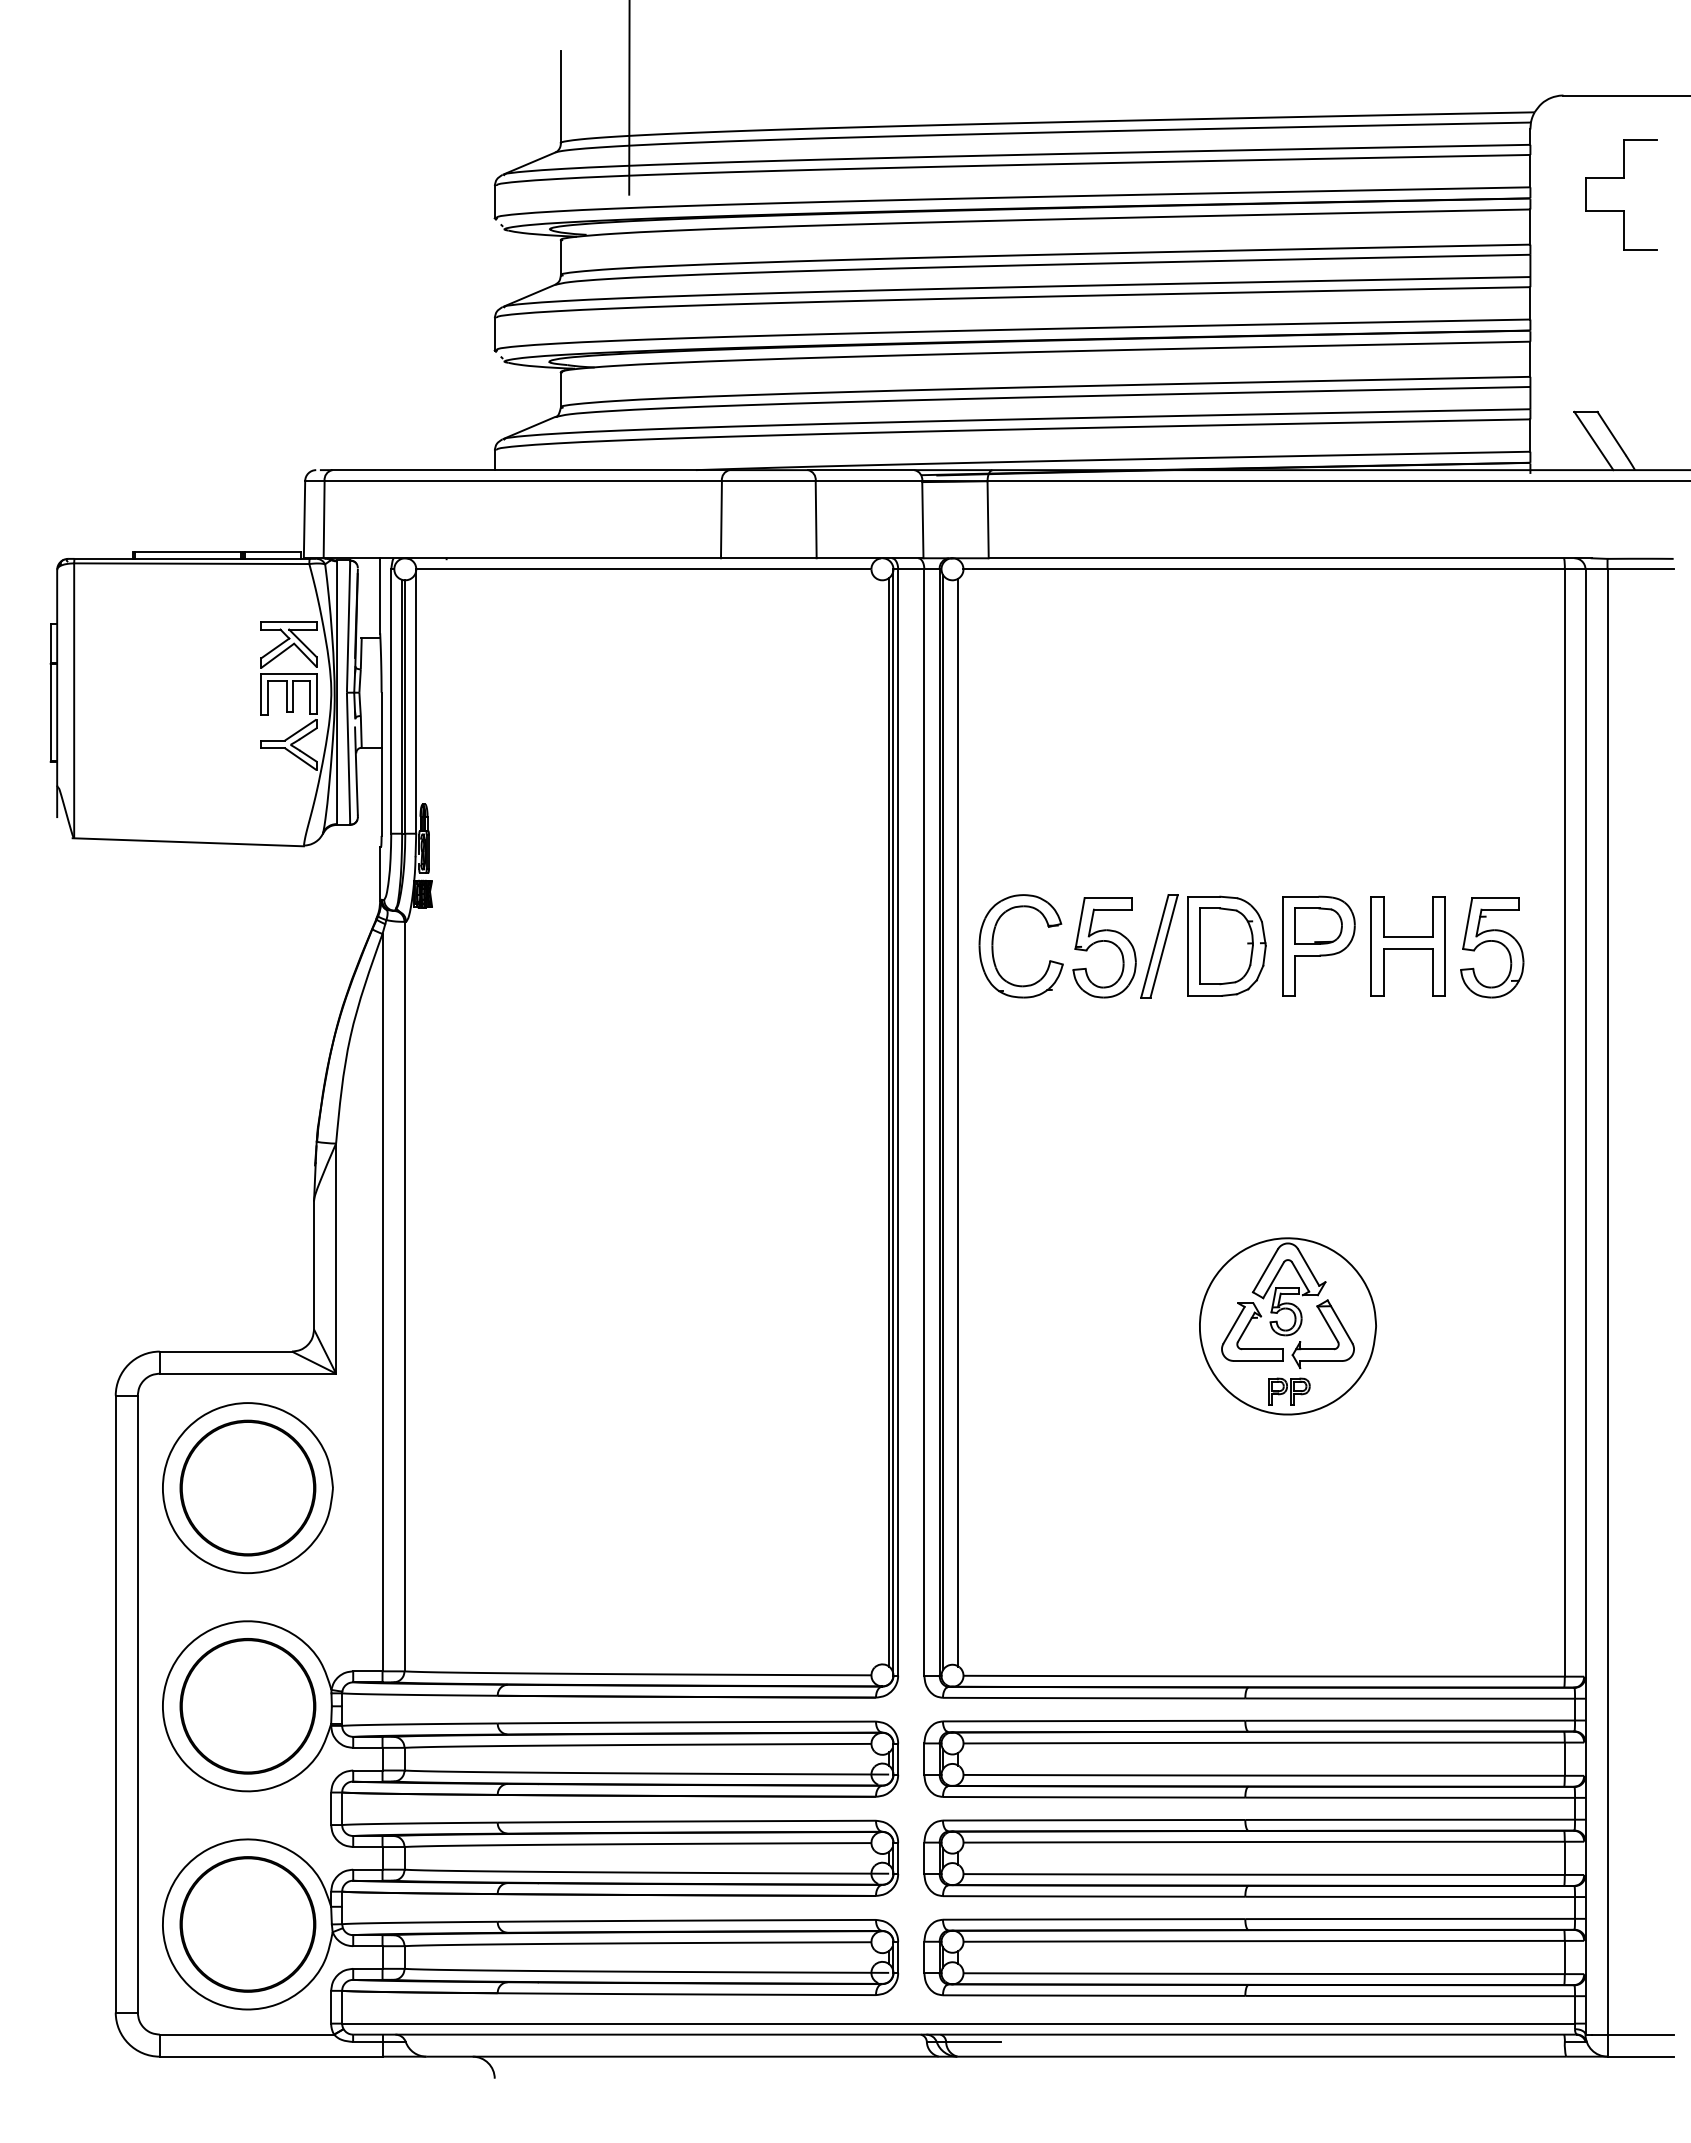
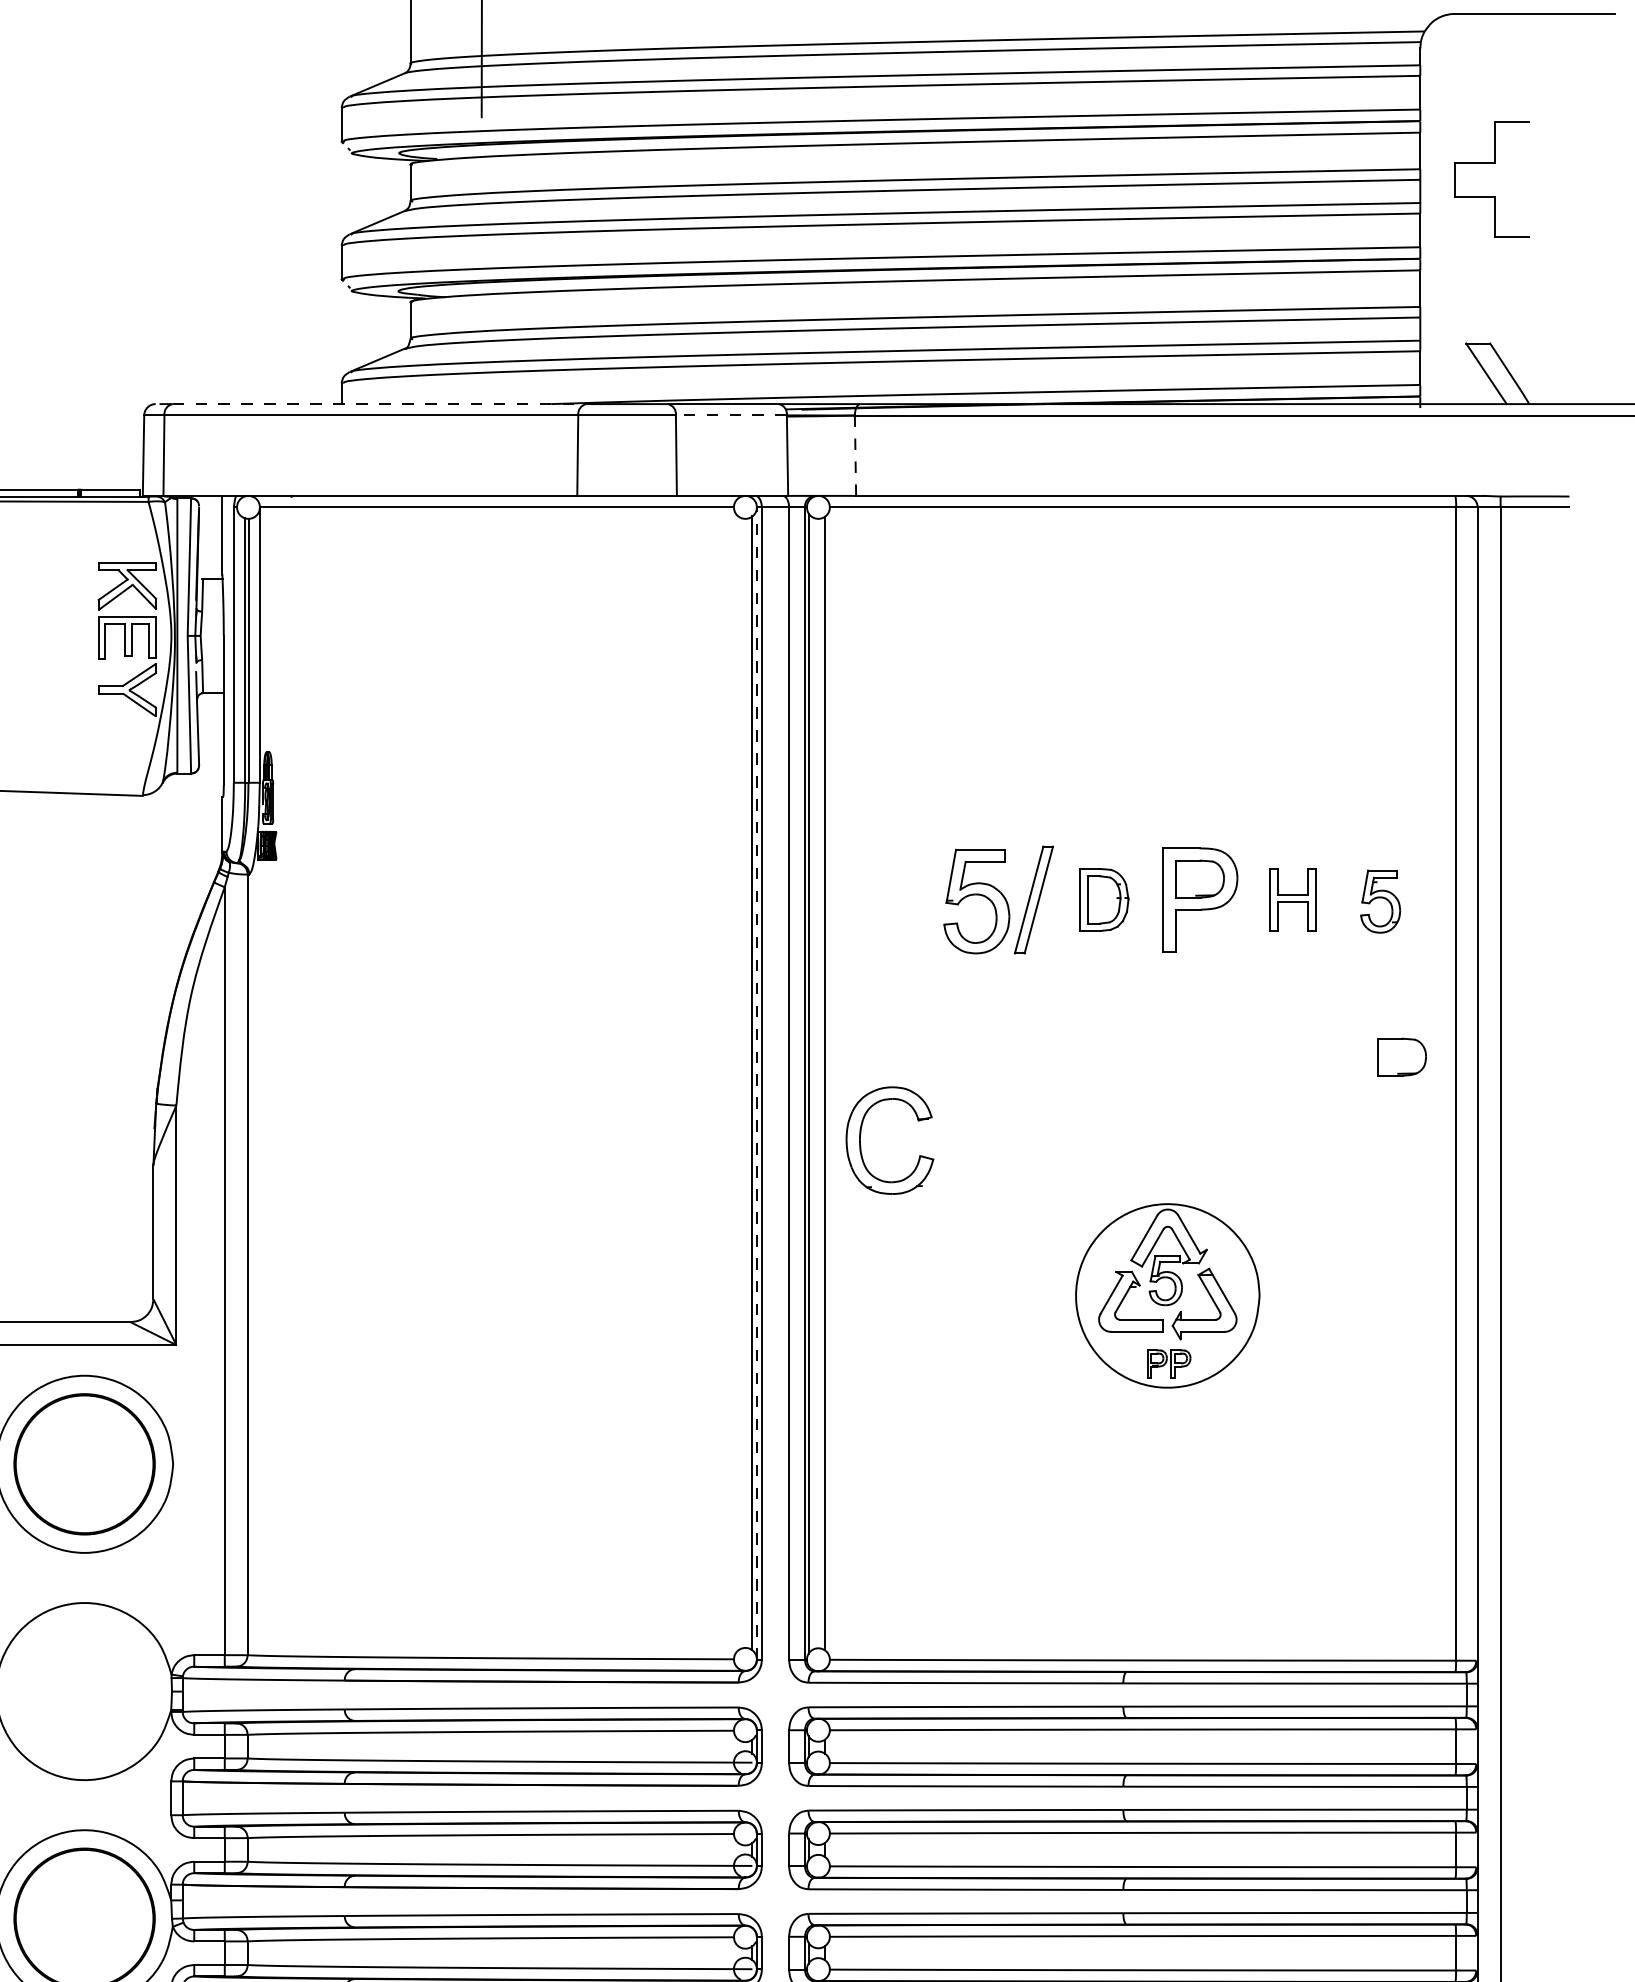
part: (1621, 178) -> (1492, 162), moved
line: (531, 470) -> (379, 404), solid -> dashed
line: (868, 480) -> (730, 414), solid -> dashed
line: (988, 519) -> (855, 455), solid -> dashed
part: (1226, 945) -> (1103, 899), size x0.6
part: (993, 946) -> (861, 1140), moved
part: (1407, 946) -> (1292, 900), size x0.6
part: (1492, 947) -> (1380, 901), size x0.6
part: (1512, 1096) -> (1401, 1056), added
line: (893, 1121) -> (756, 1082), solid -> dashed
part: (247, 1706) -> (84, 1691), removed

